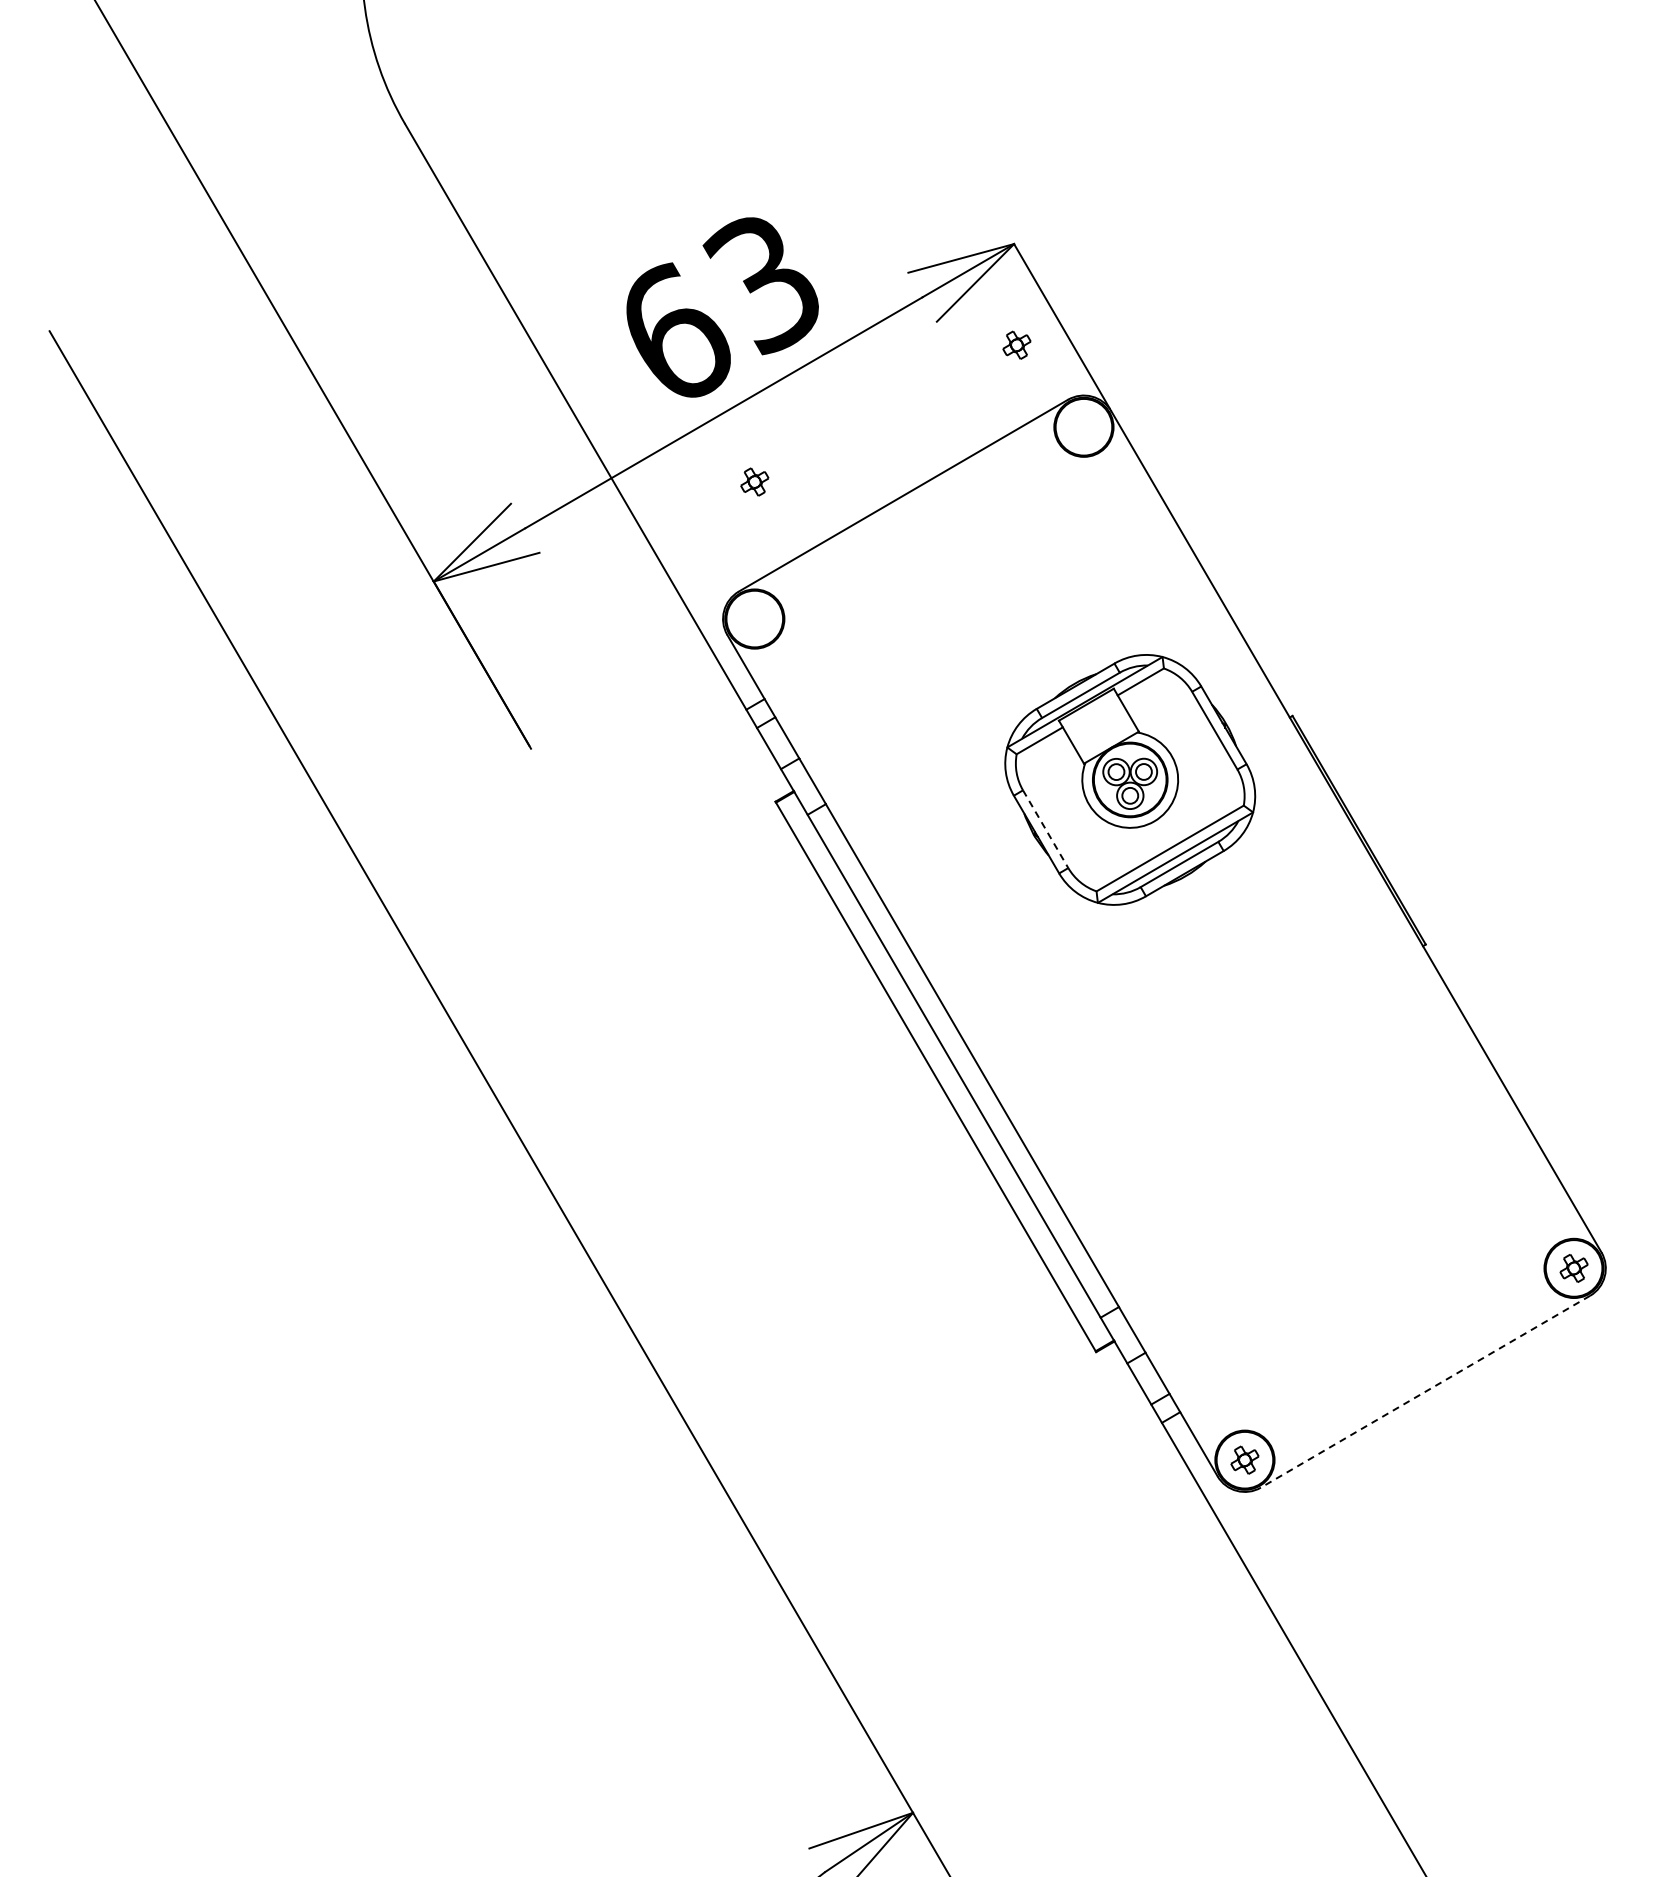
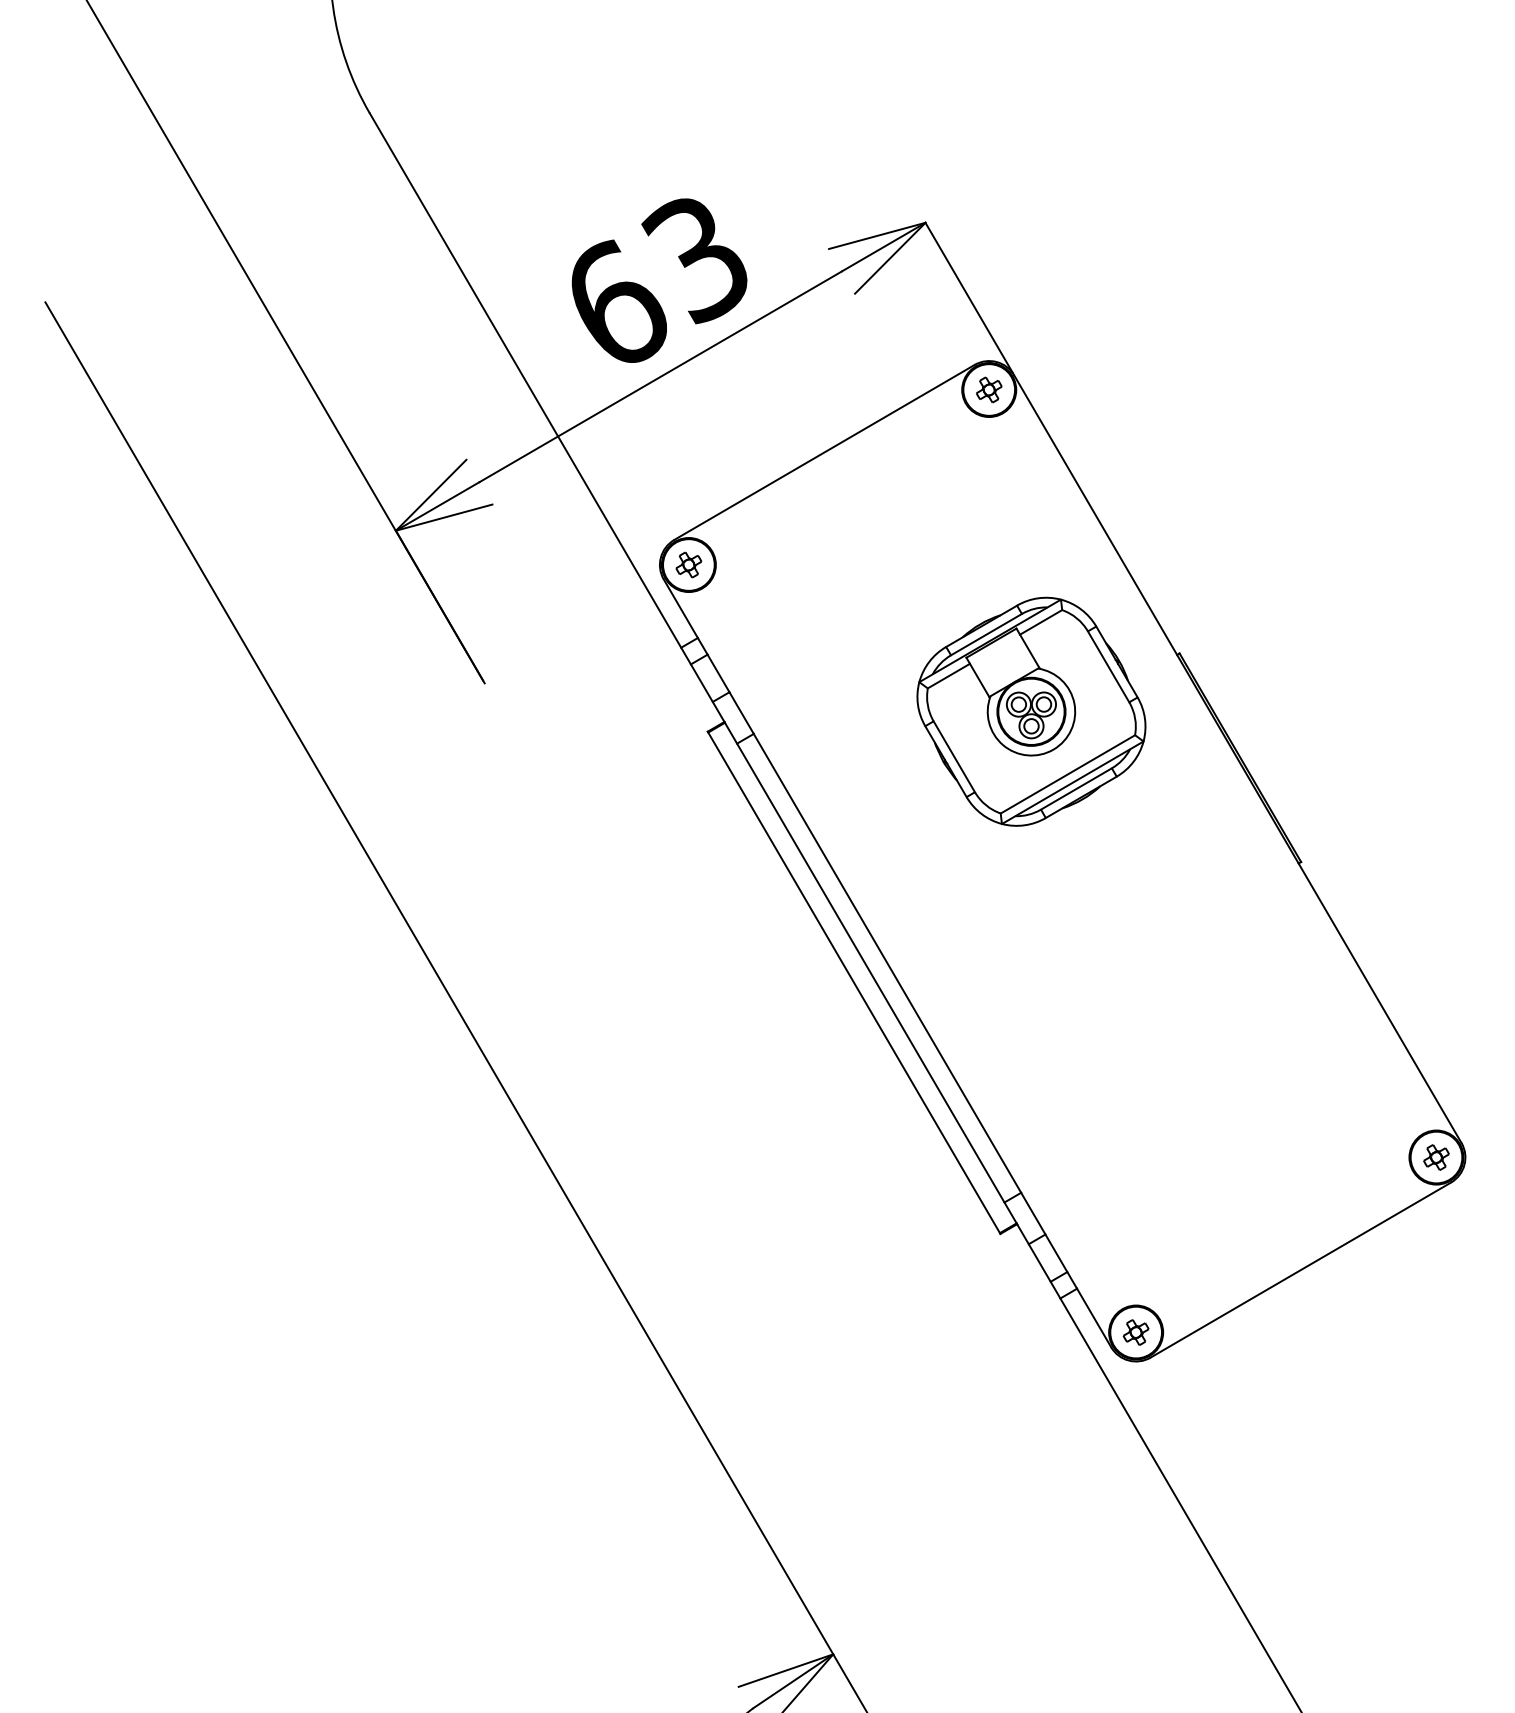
part: (1016, 344) -> (988, 389), moved
part: (754, 481) -> (688, 564), moved
line: (1045, 829) -> (954, 757), dashed -> solid
line: (1425, 1391) -> (1300, 1269), dashed -> solid

